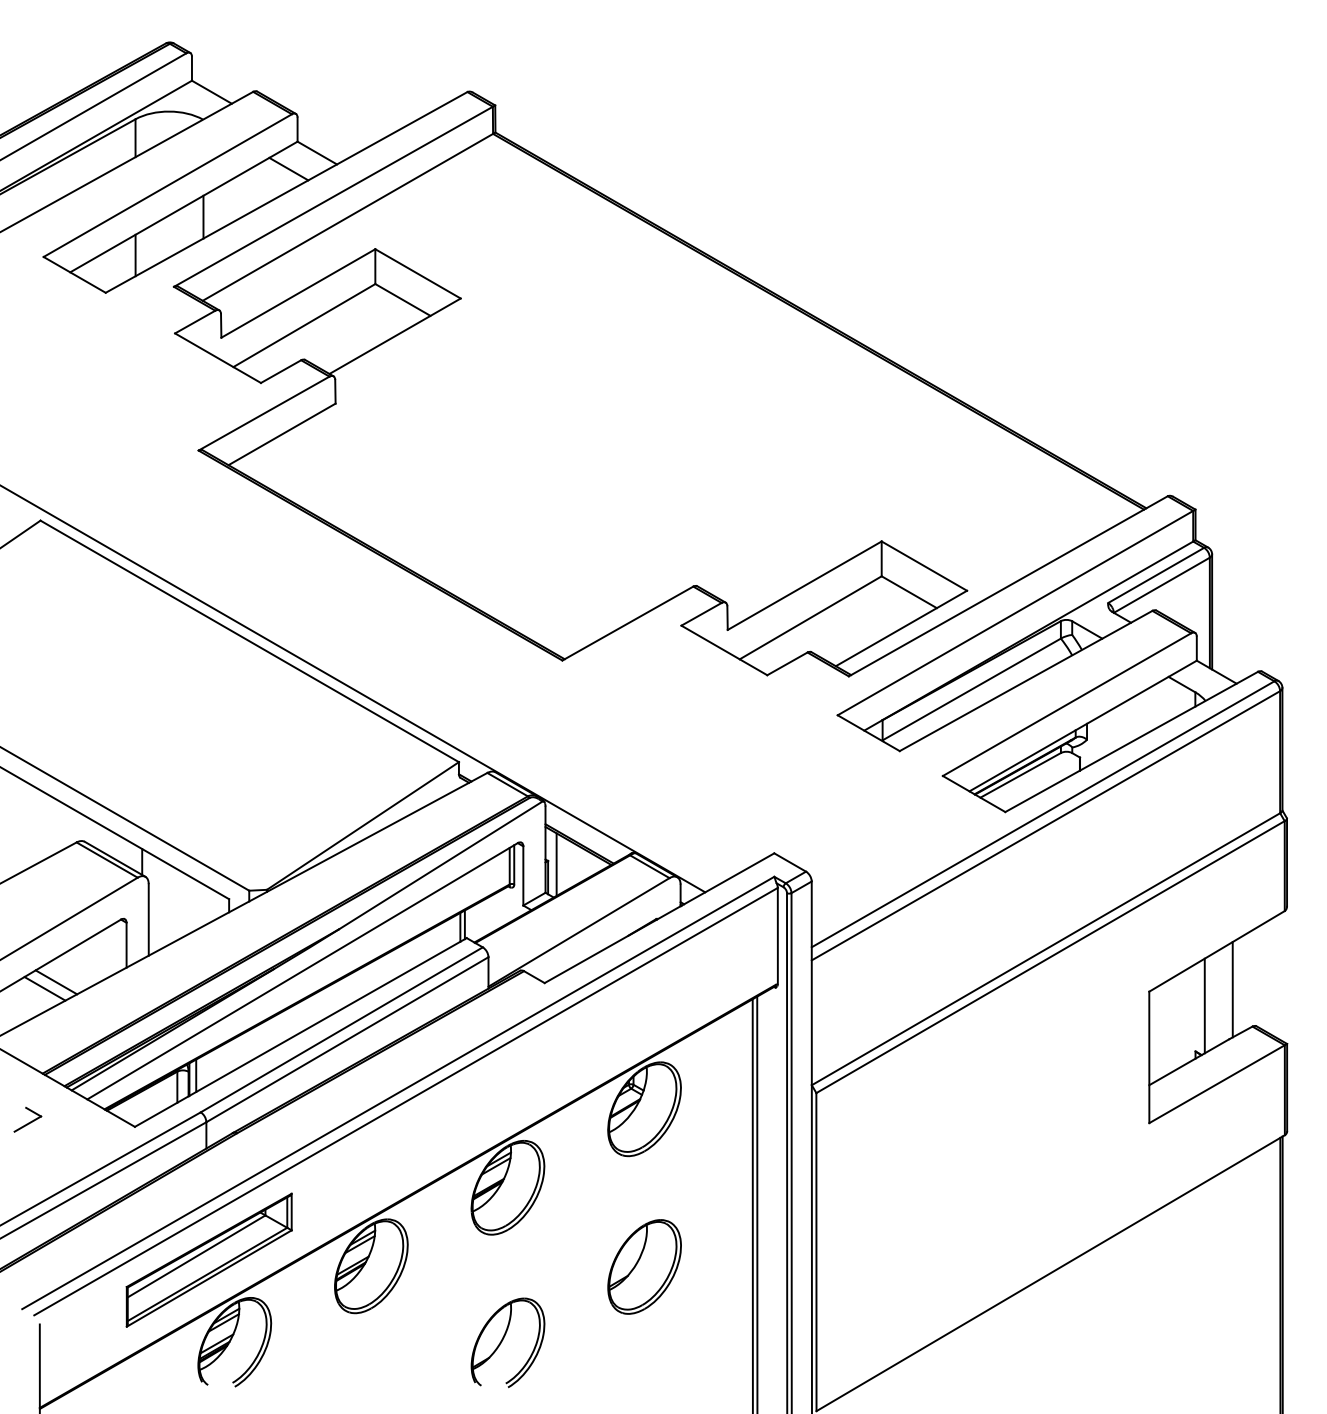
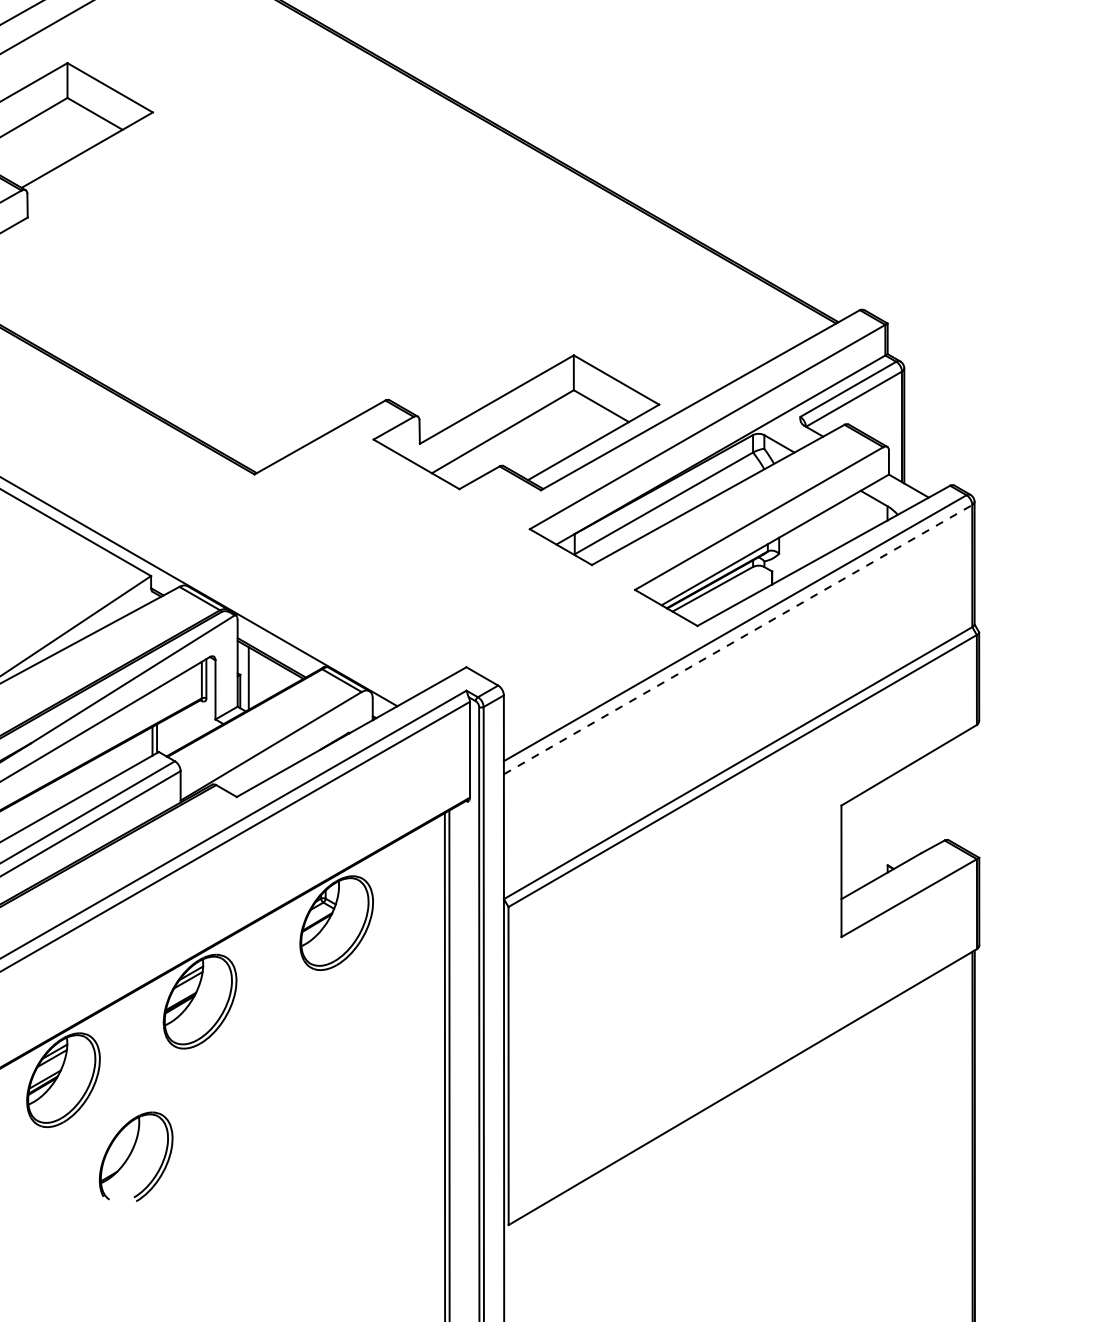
line: (1046, 825) -> (738, 639), solid -> dashed
line: (1232, 989) -> (924, 803), removed
line: (1204, 1005) -> (896, 819), removed
part: (644, 1266) -> (336, 1080), removed
part: (507, 1342) -> (135, 1156), moved

